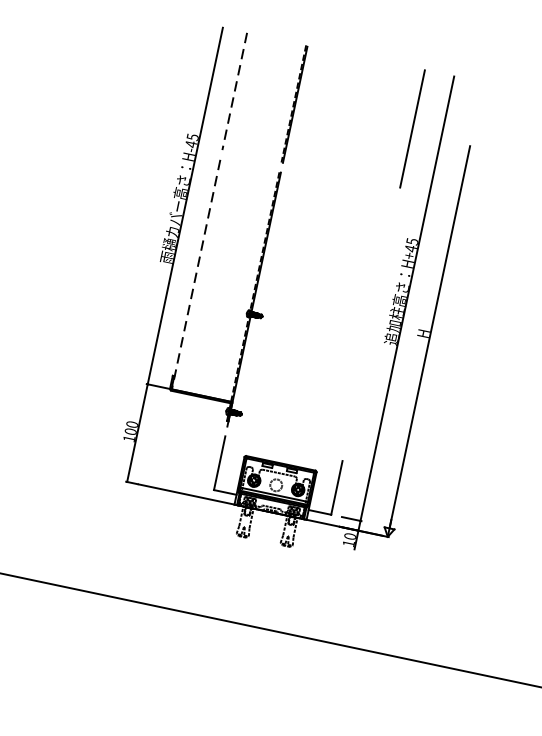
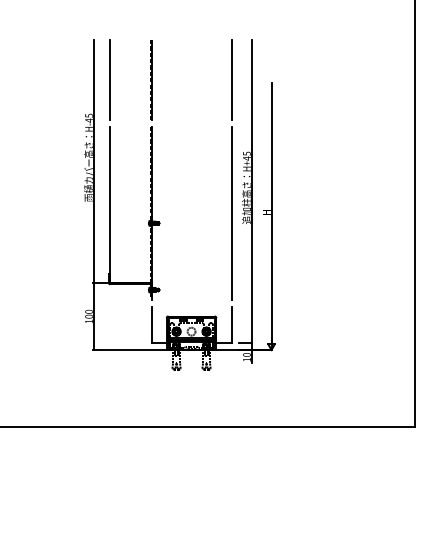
line: (234, 92) -> (110, 80), dashed -> solid
line: (196, 275) -> (110, 205), dashed -> solid
line: (371, 324) -> (231, 213), added

